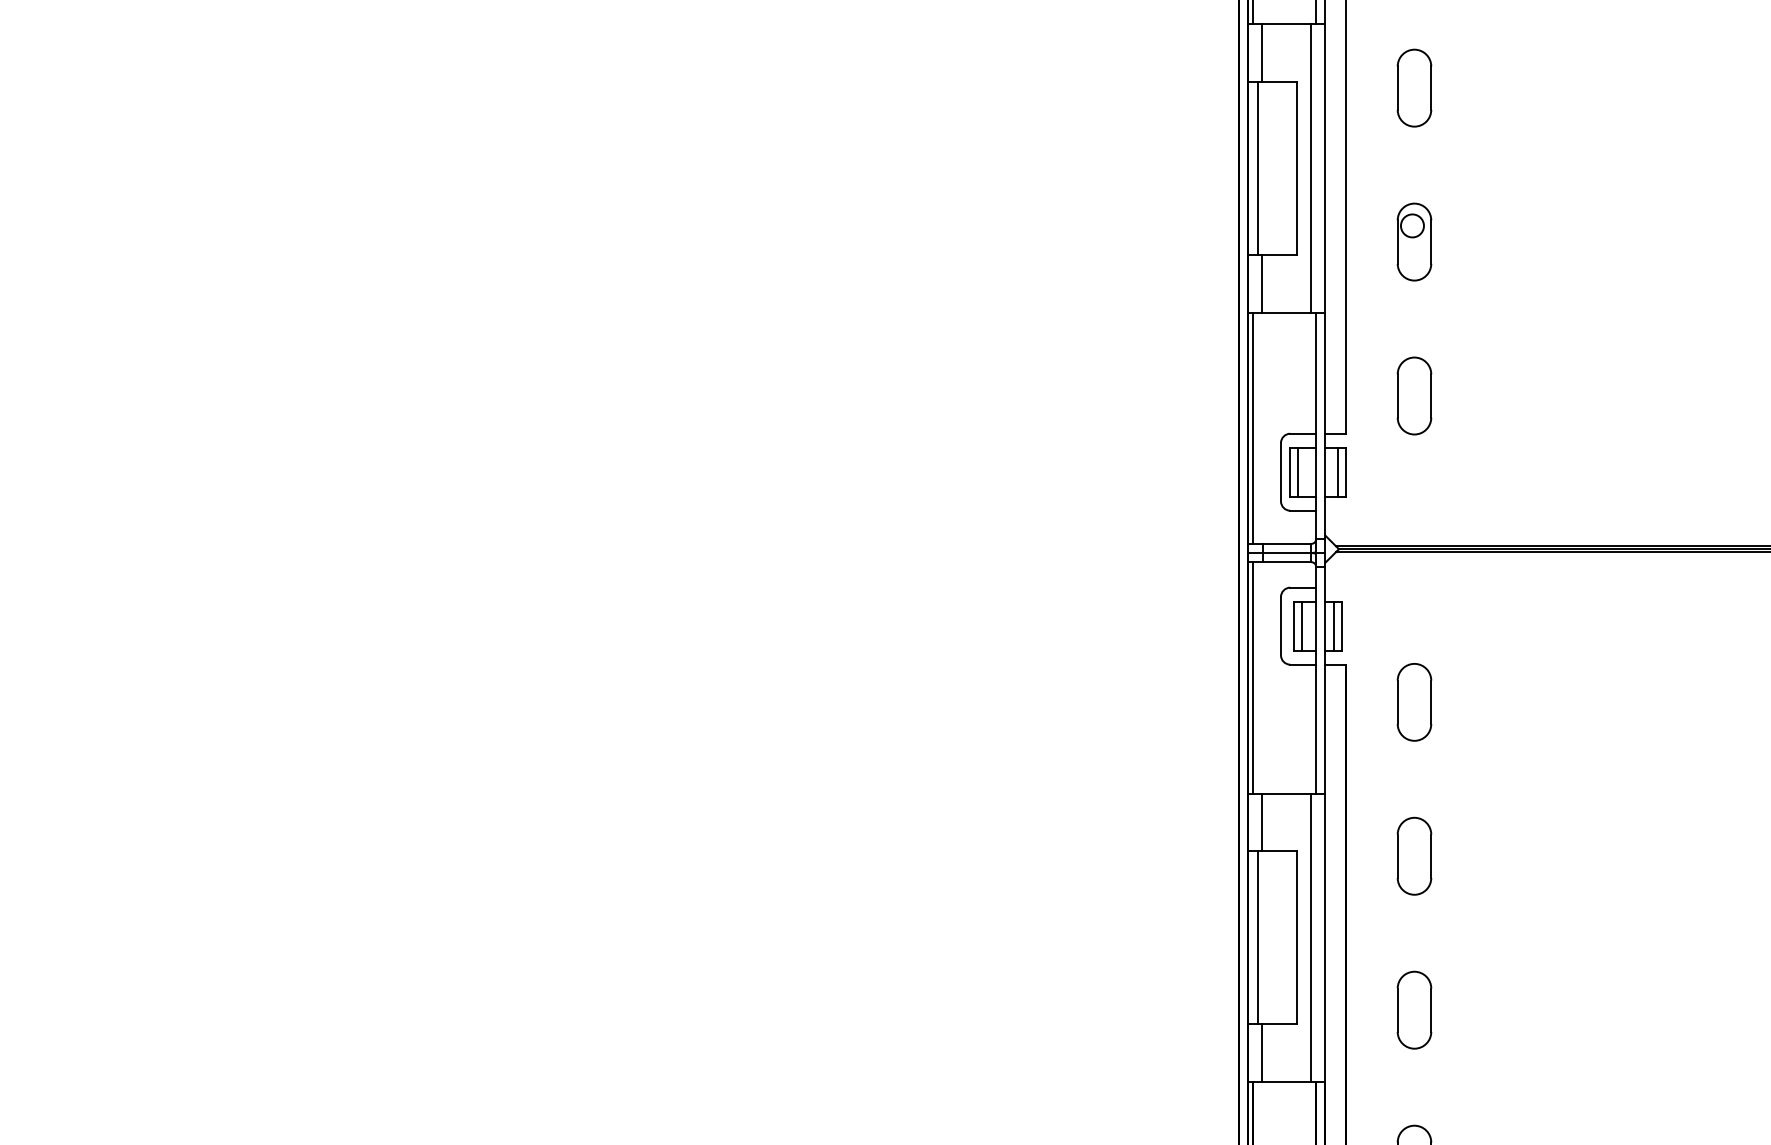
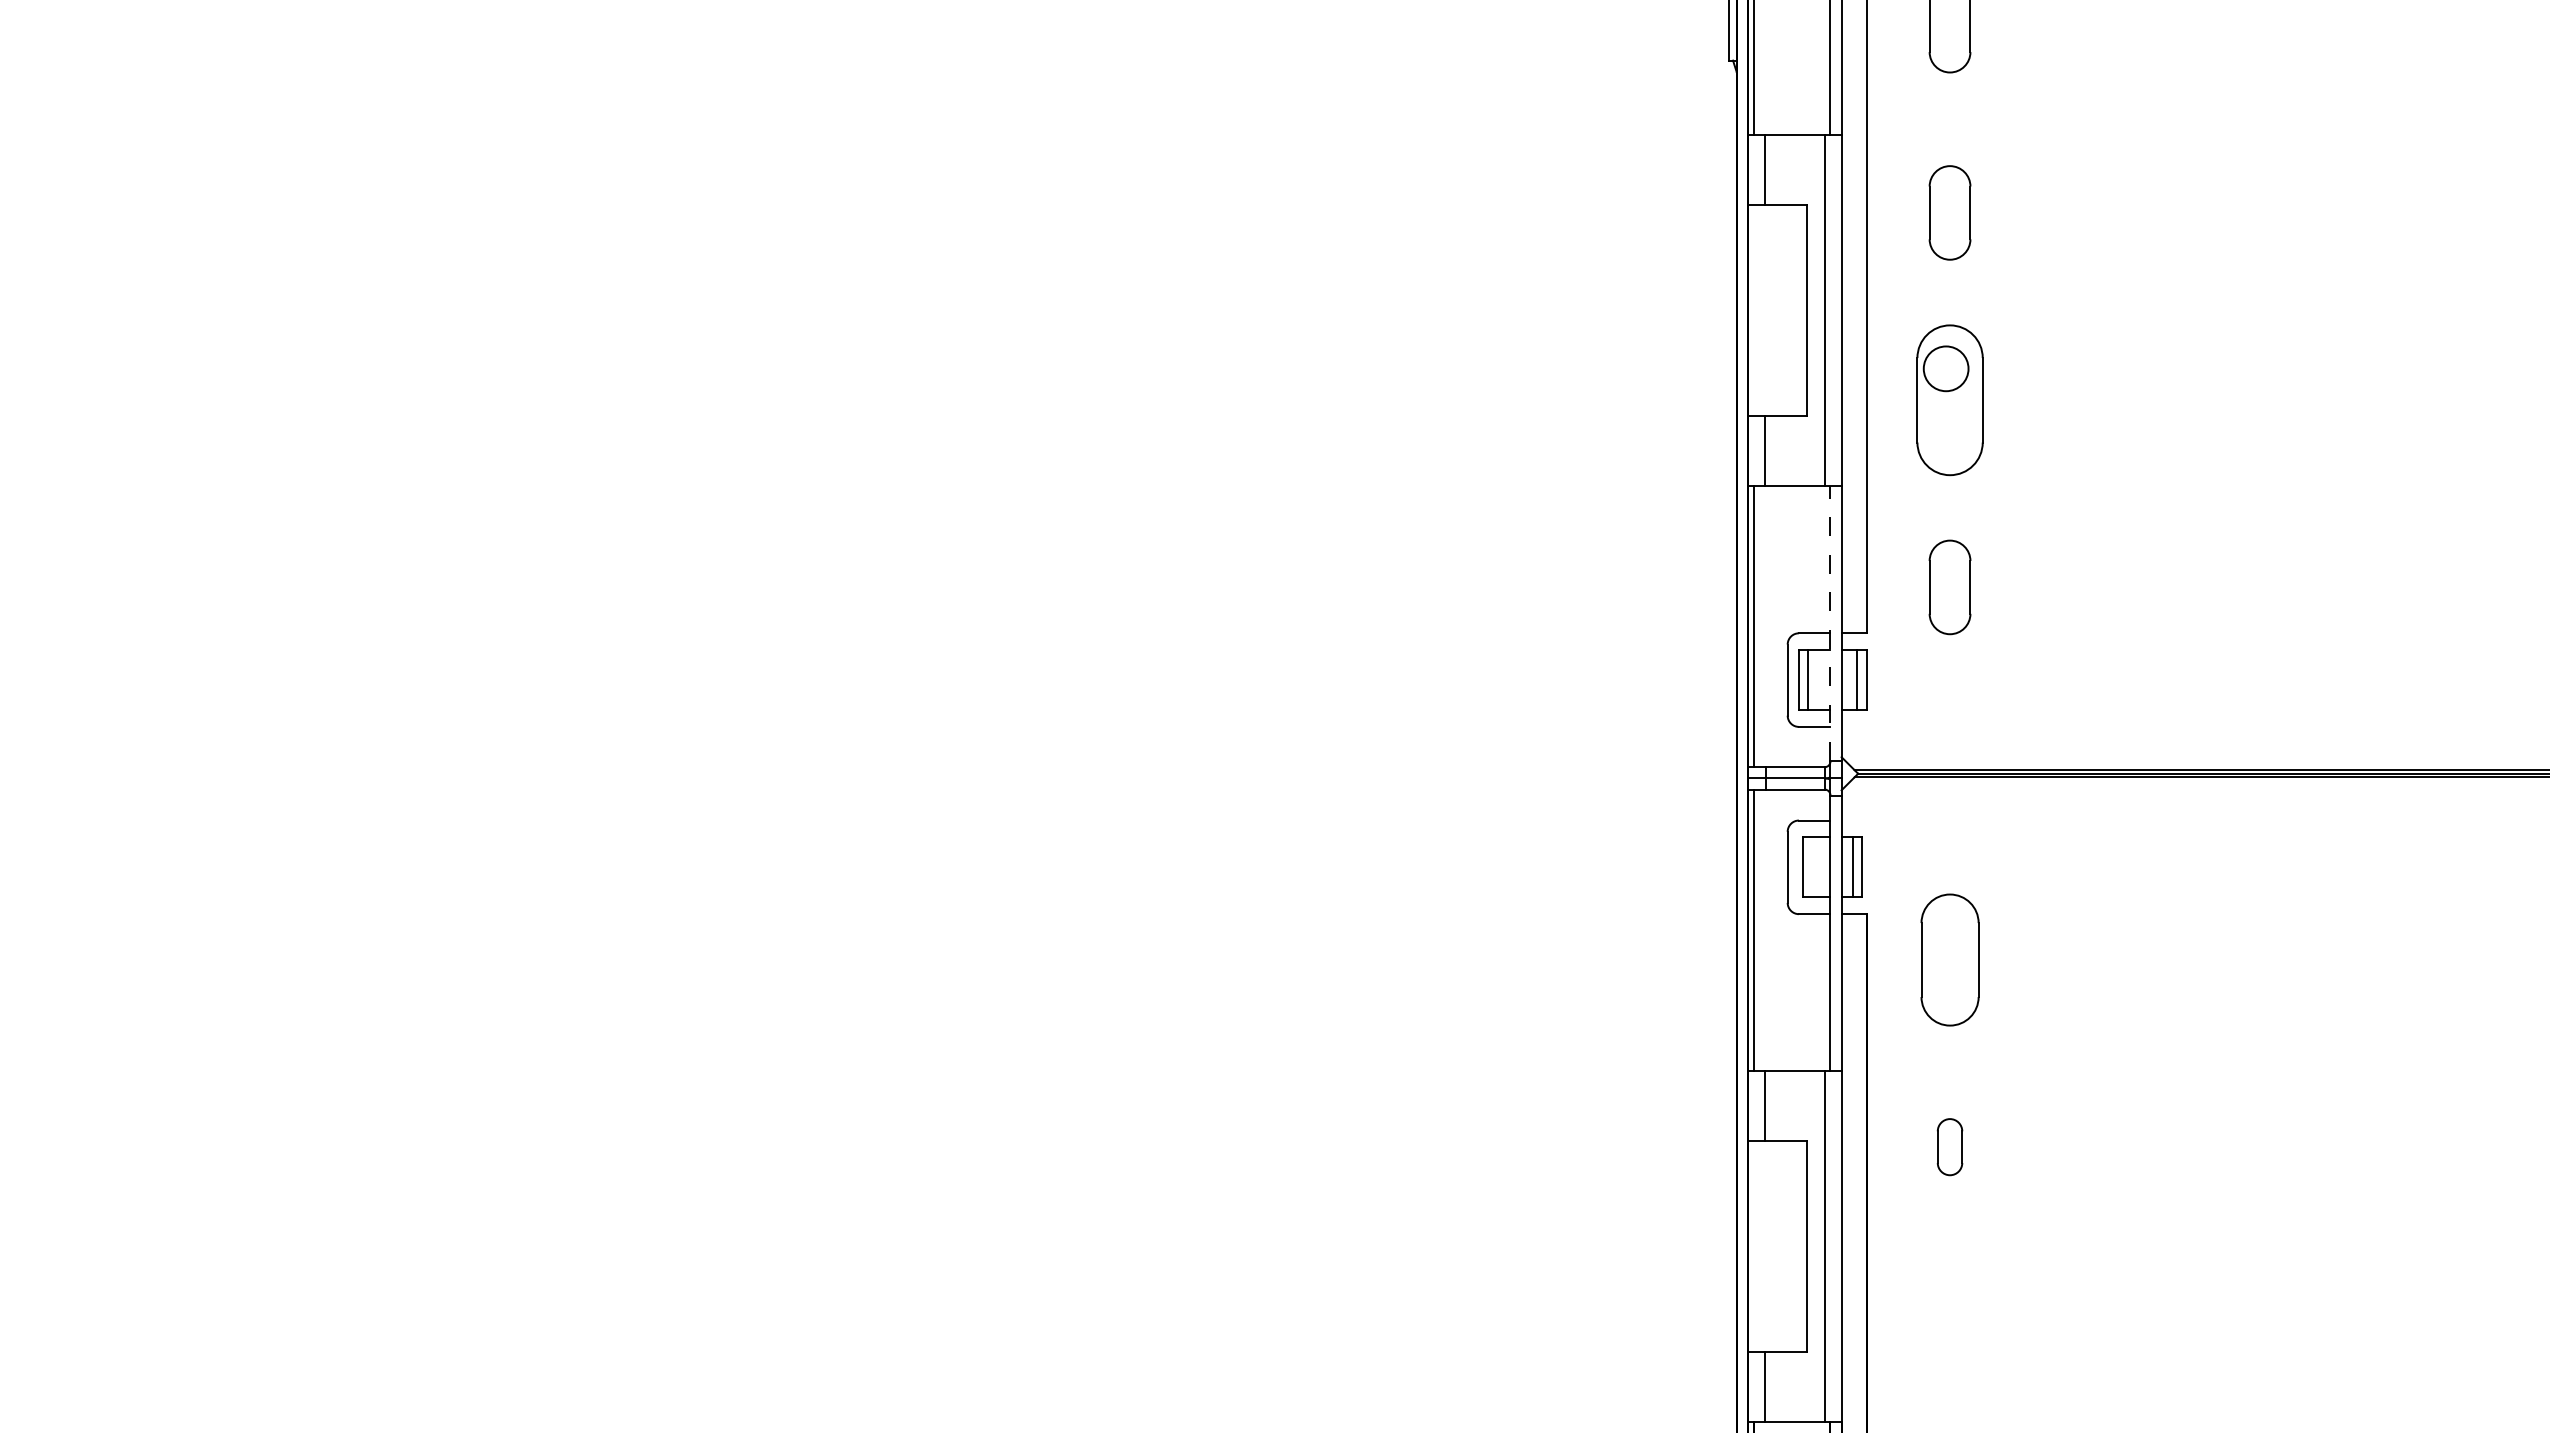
line: (1257, 167) -> (1759, 309), removed
part: (1414, 241) -> (1949, 399), size x1.6
line: (1316, 425) -> (1830, 623), solid -> dashed
line: (1301, 626) -> (1812, 867), removed
part: (1414, 701) -> (1949, 959), size x1.4
part: (1414, 855) -> (1949, 1146), size x0.6
line: (1257, 937) -> (1759, 1246), removed
part: (1414, 1010) -> (1949, 1334), removed

